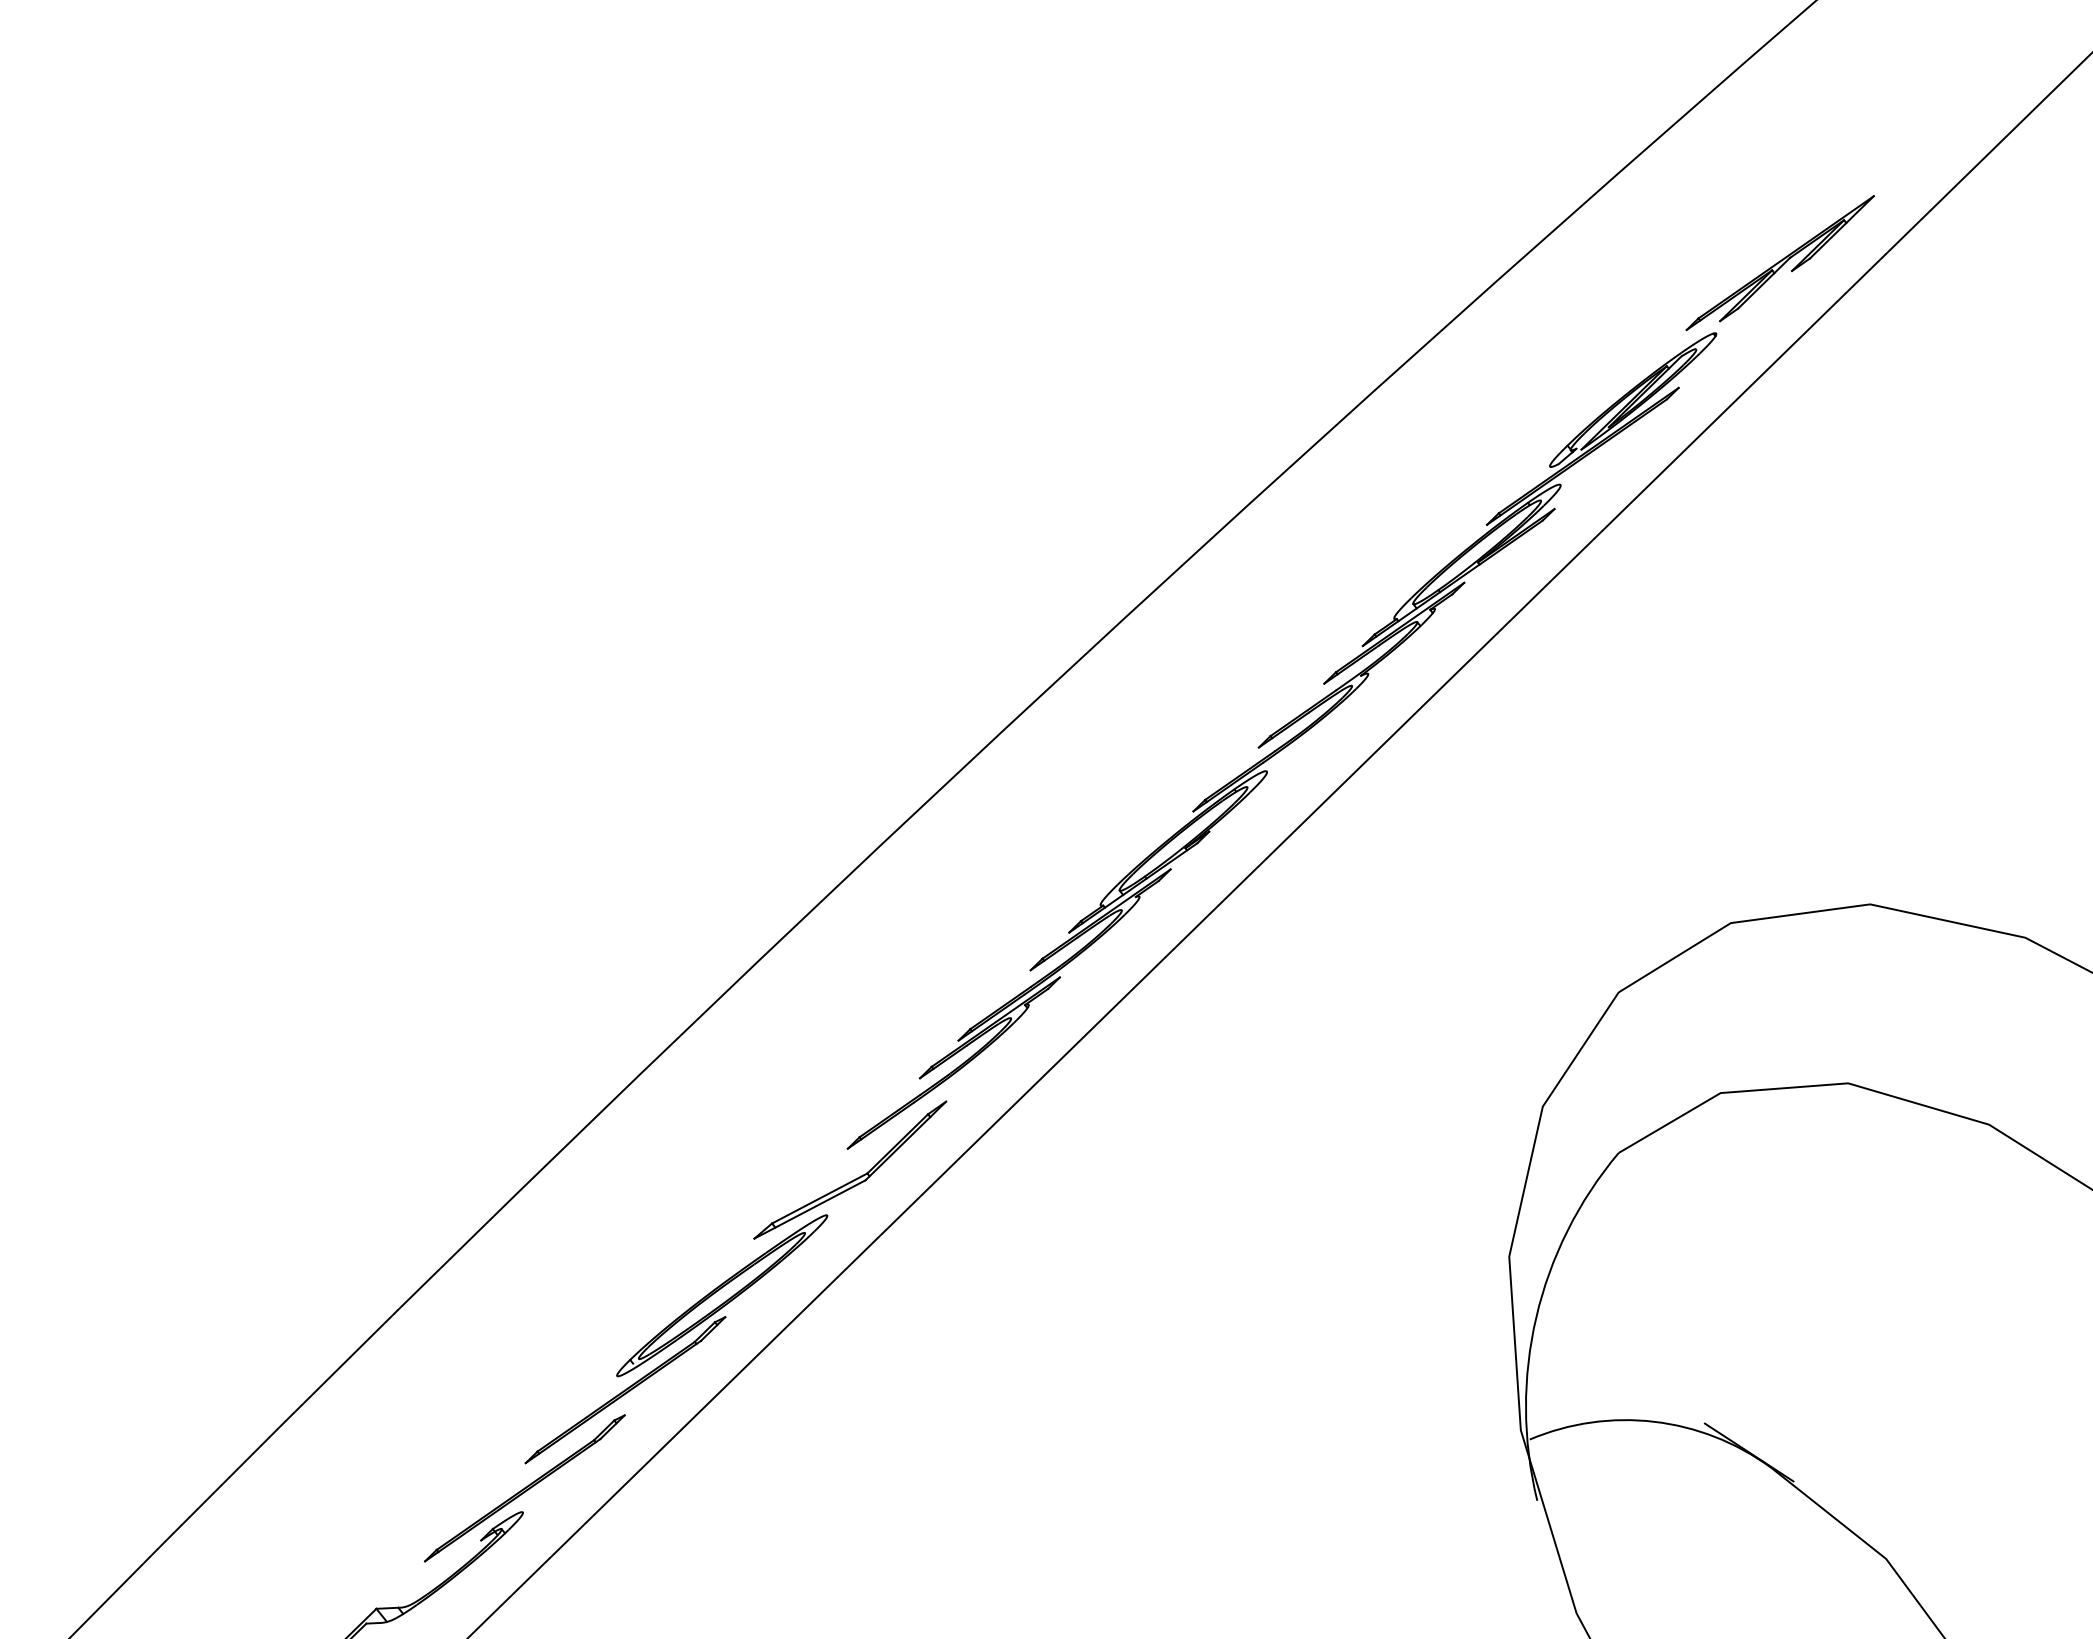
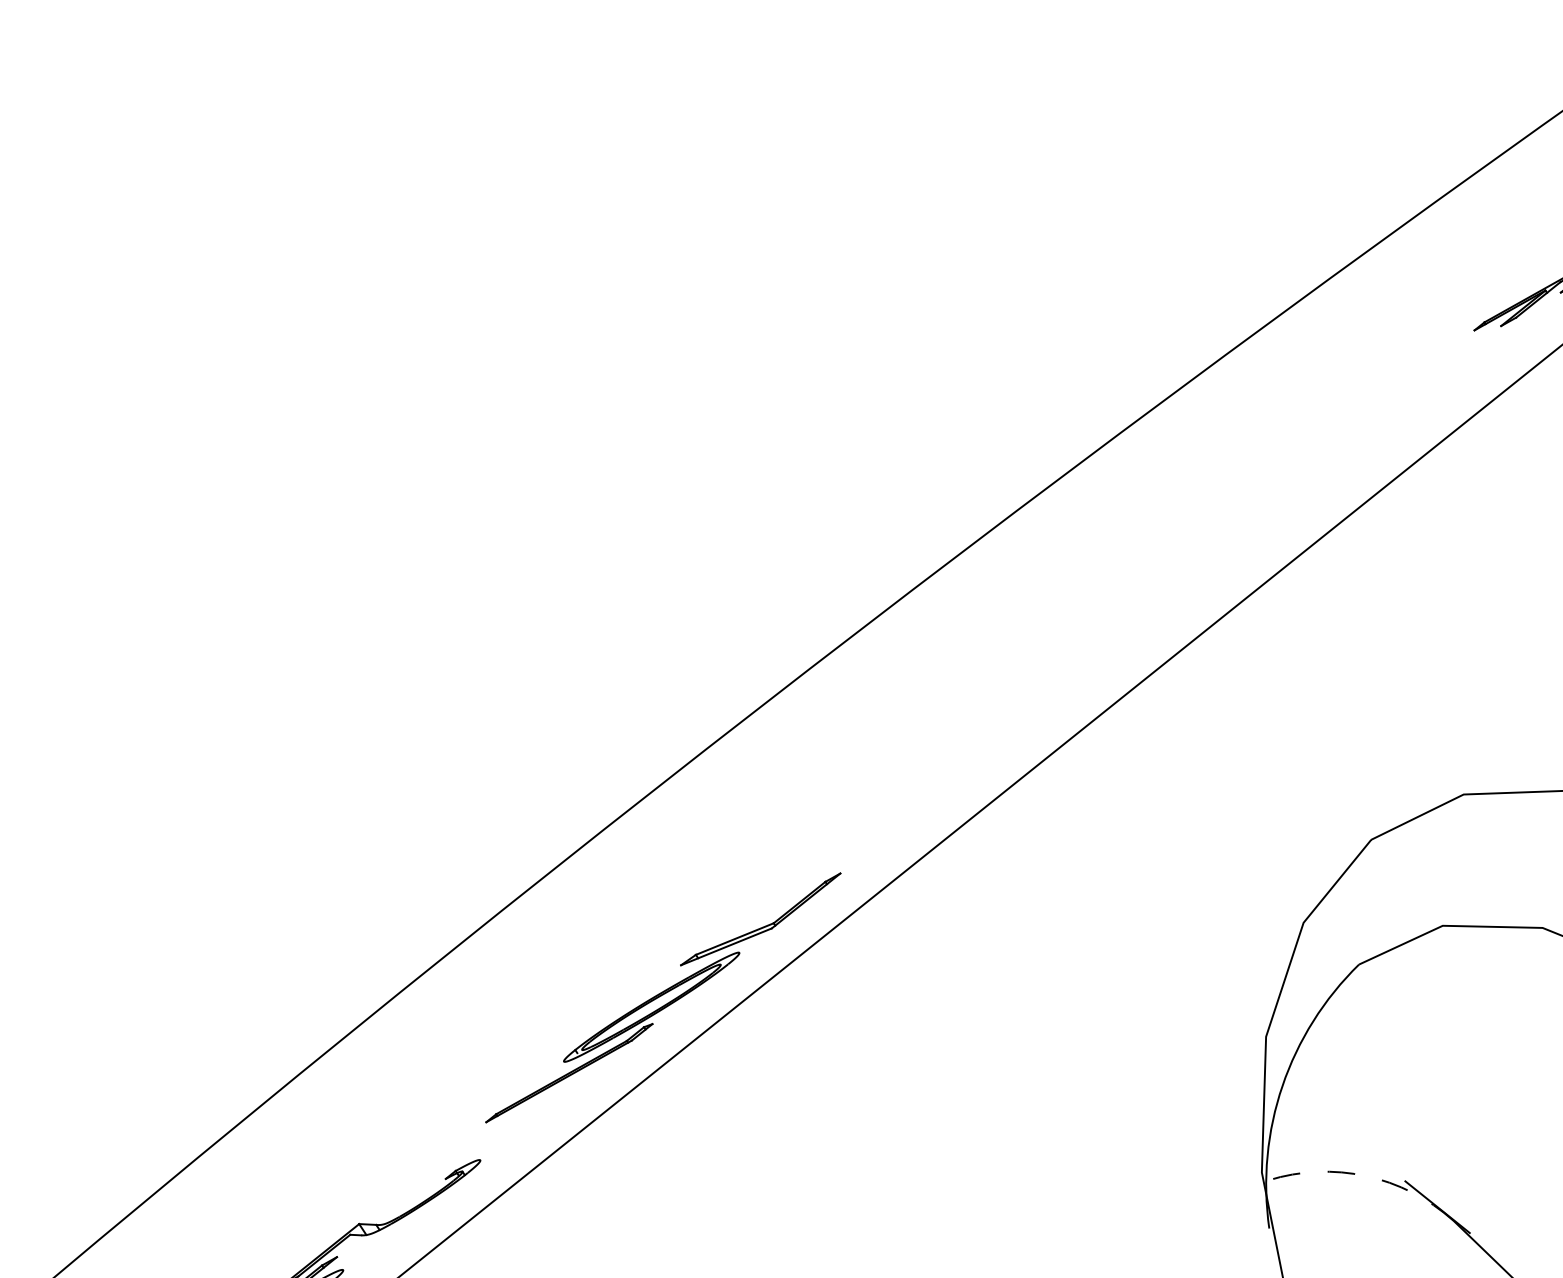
part: (1281, 740) -> (1128, 618), removed
arc: (1654, 1421) -> (1366, 1175), solid -> dashed
part: (524, 1488) -> (483, 1141), removed

